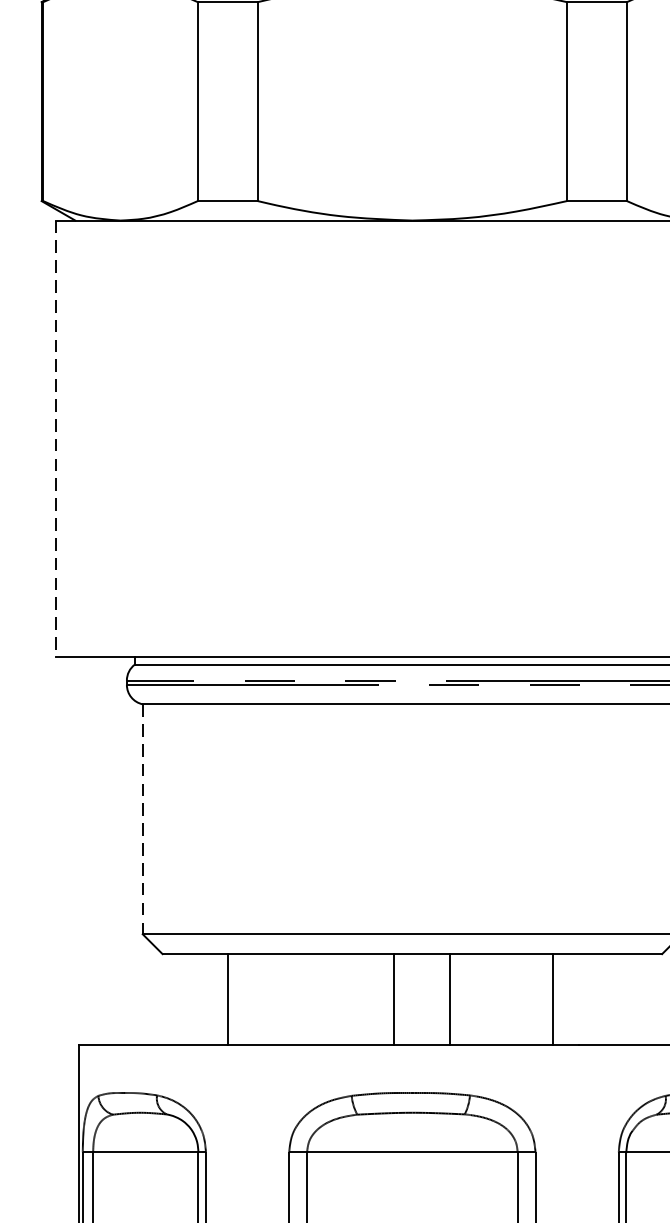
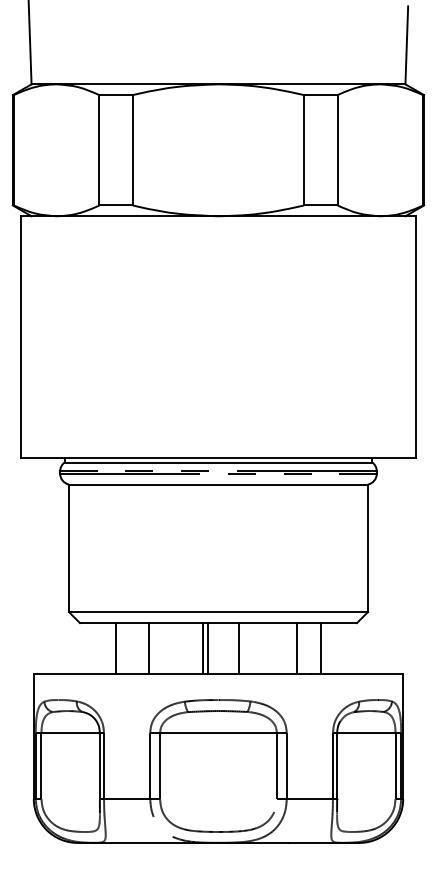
line: (55, 439) -> (20, 337), dashed -> solid
line: (141, 819) -> (68, 548), dashed -> solid
line: (287, 999) -> (149, 648), added
line: (385, 999) -> (203, 648), added
line: (596, 999) -> (320, 648), added

